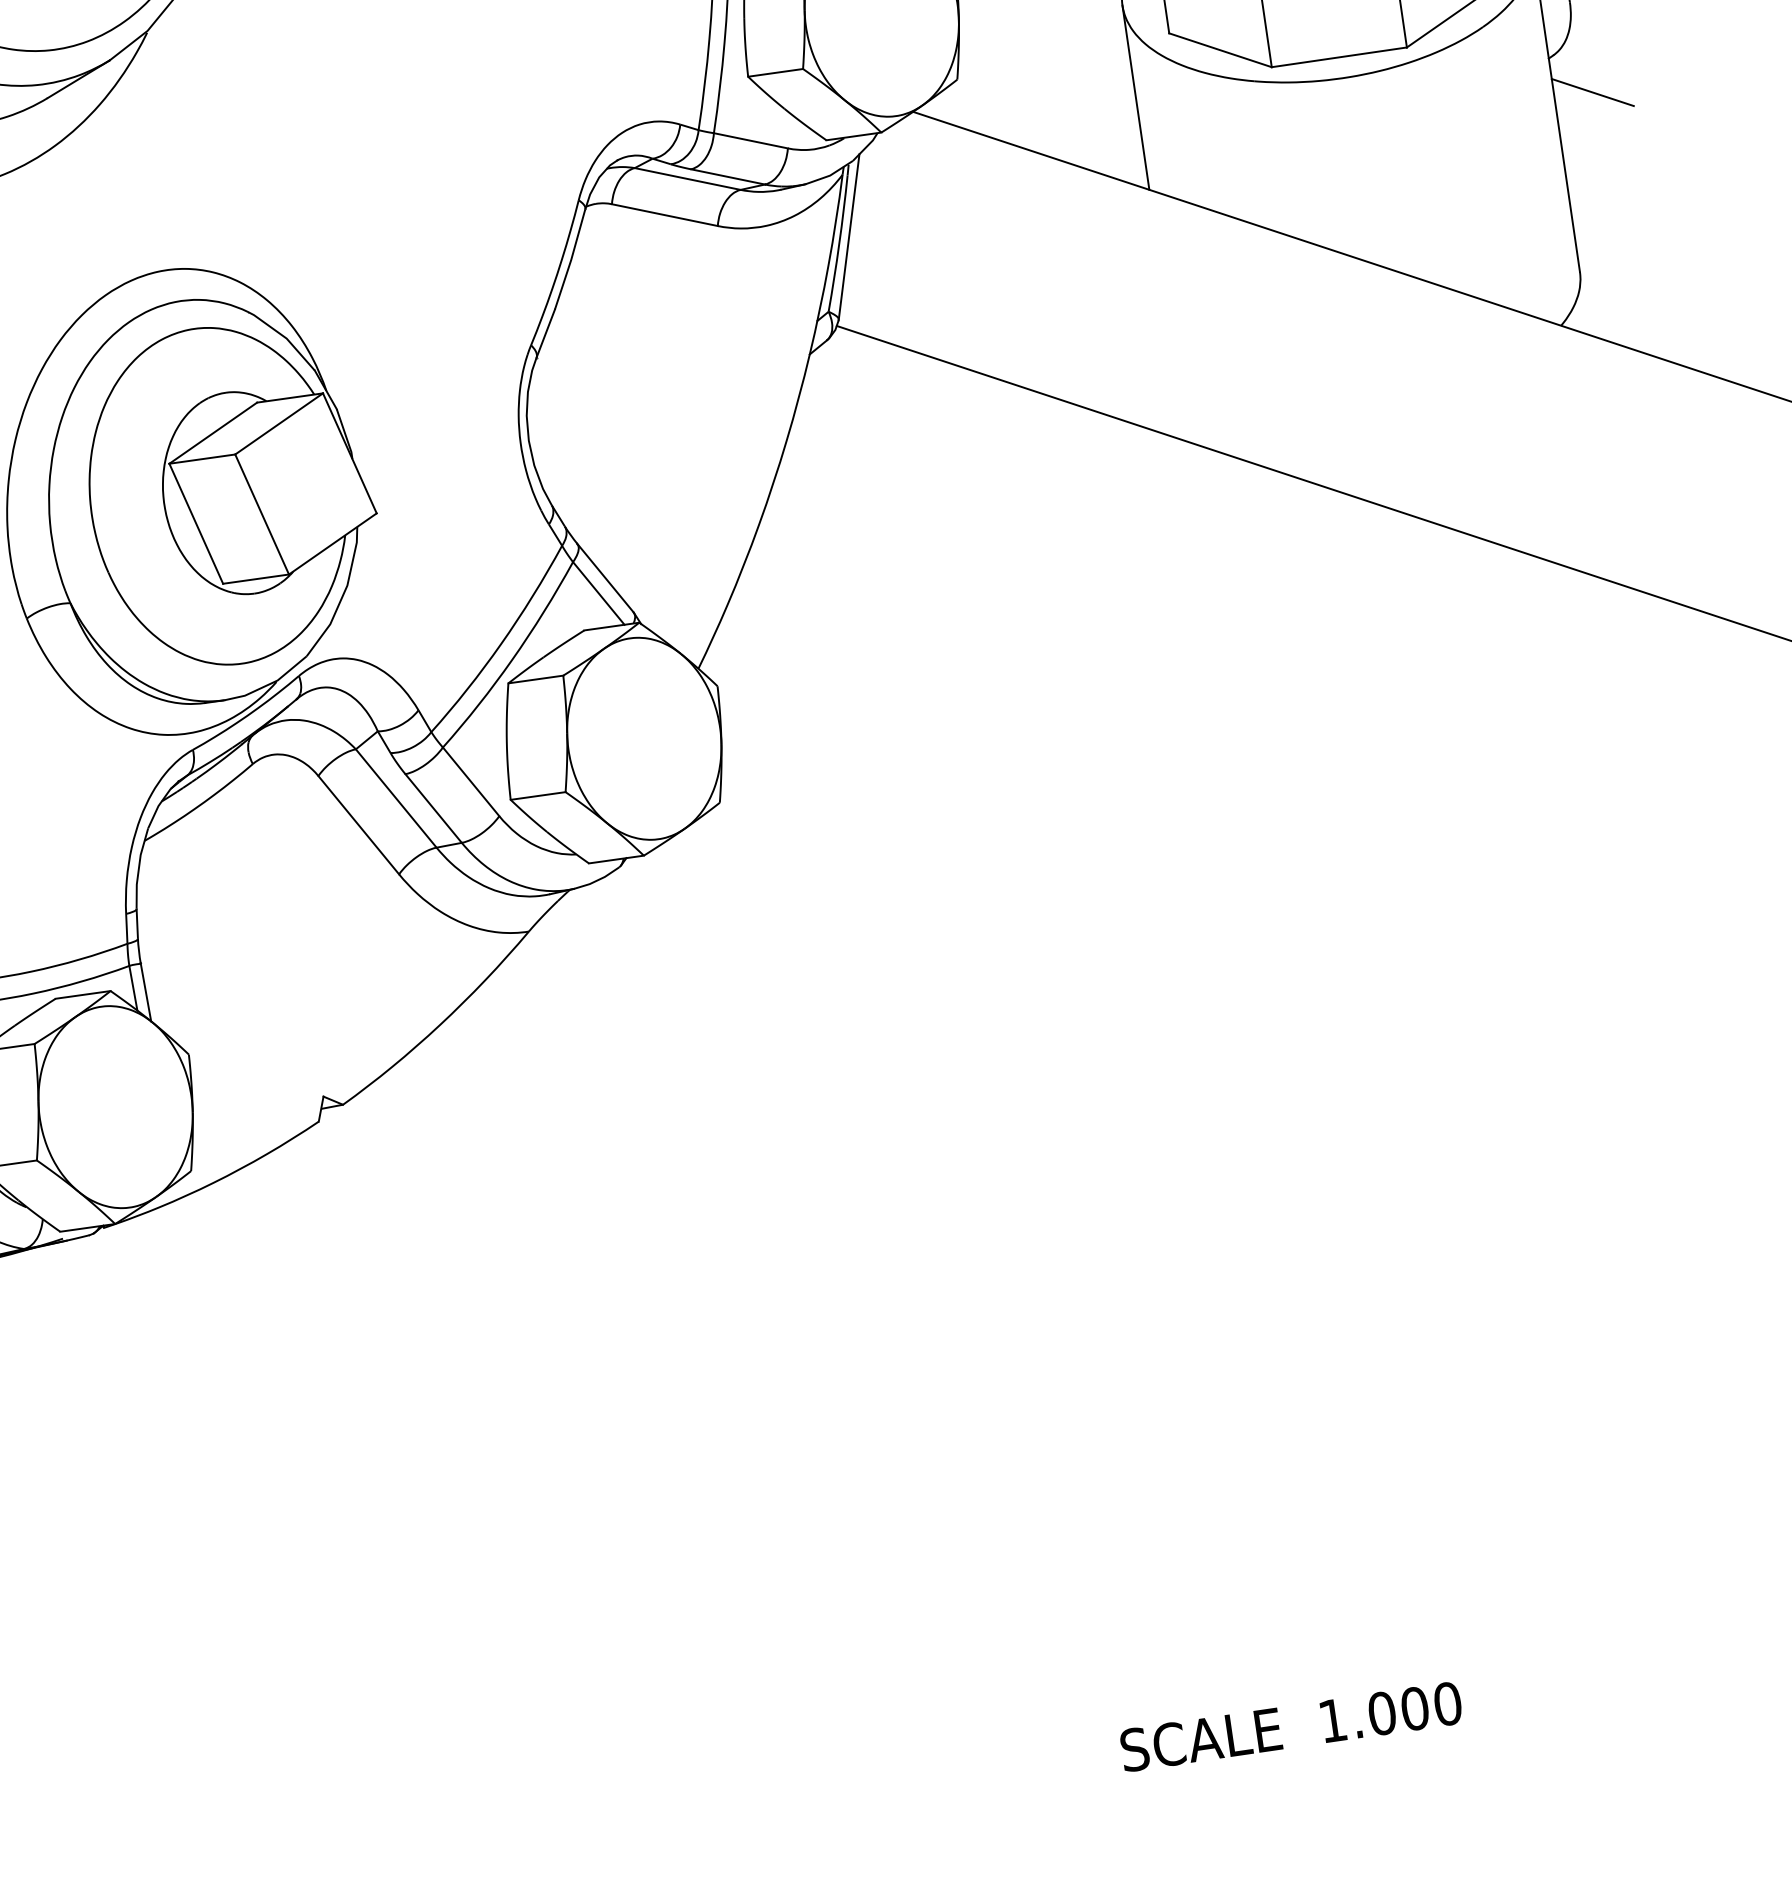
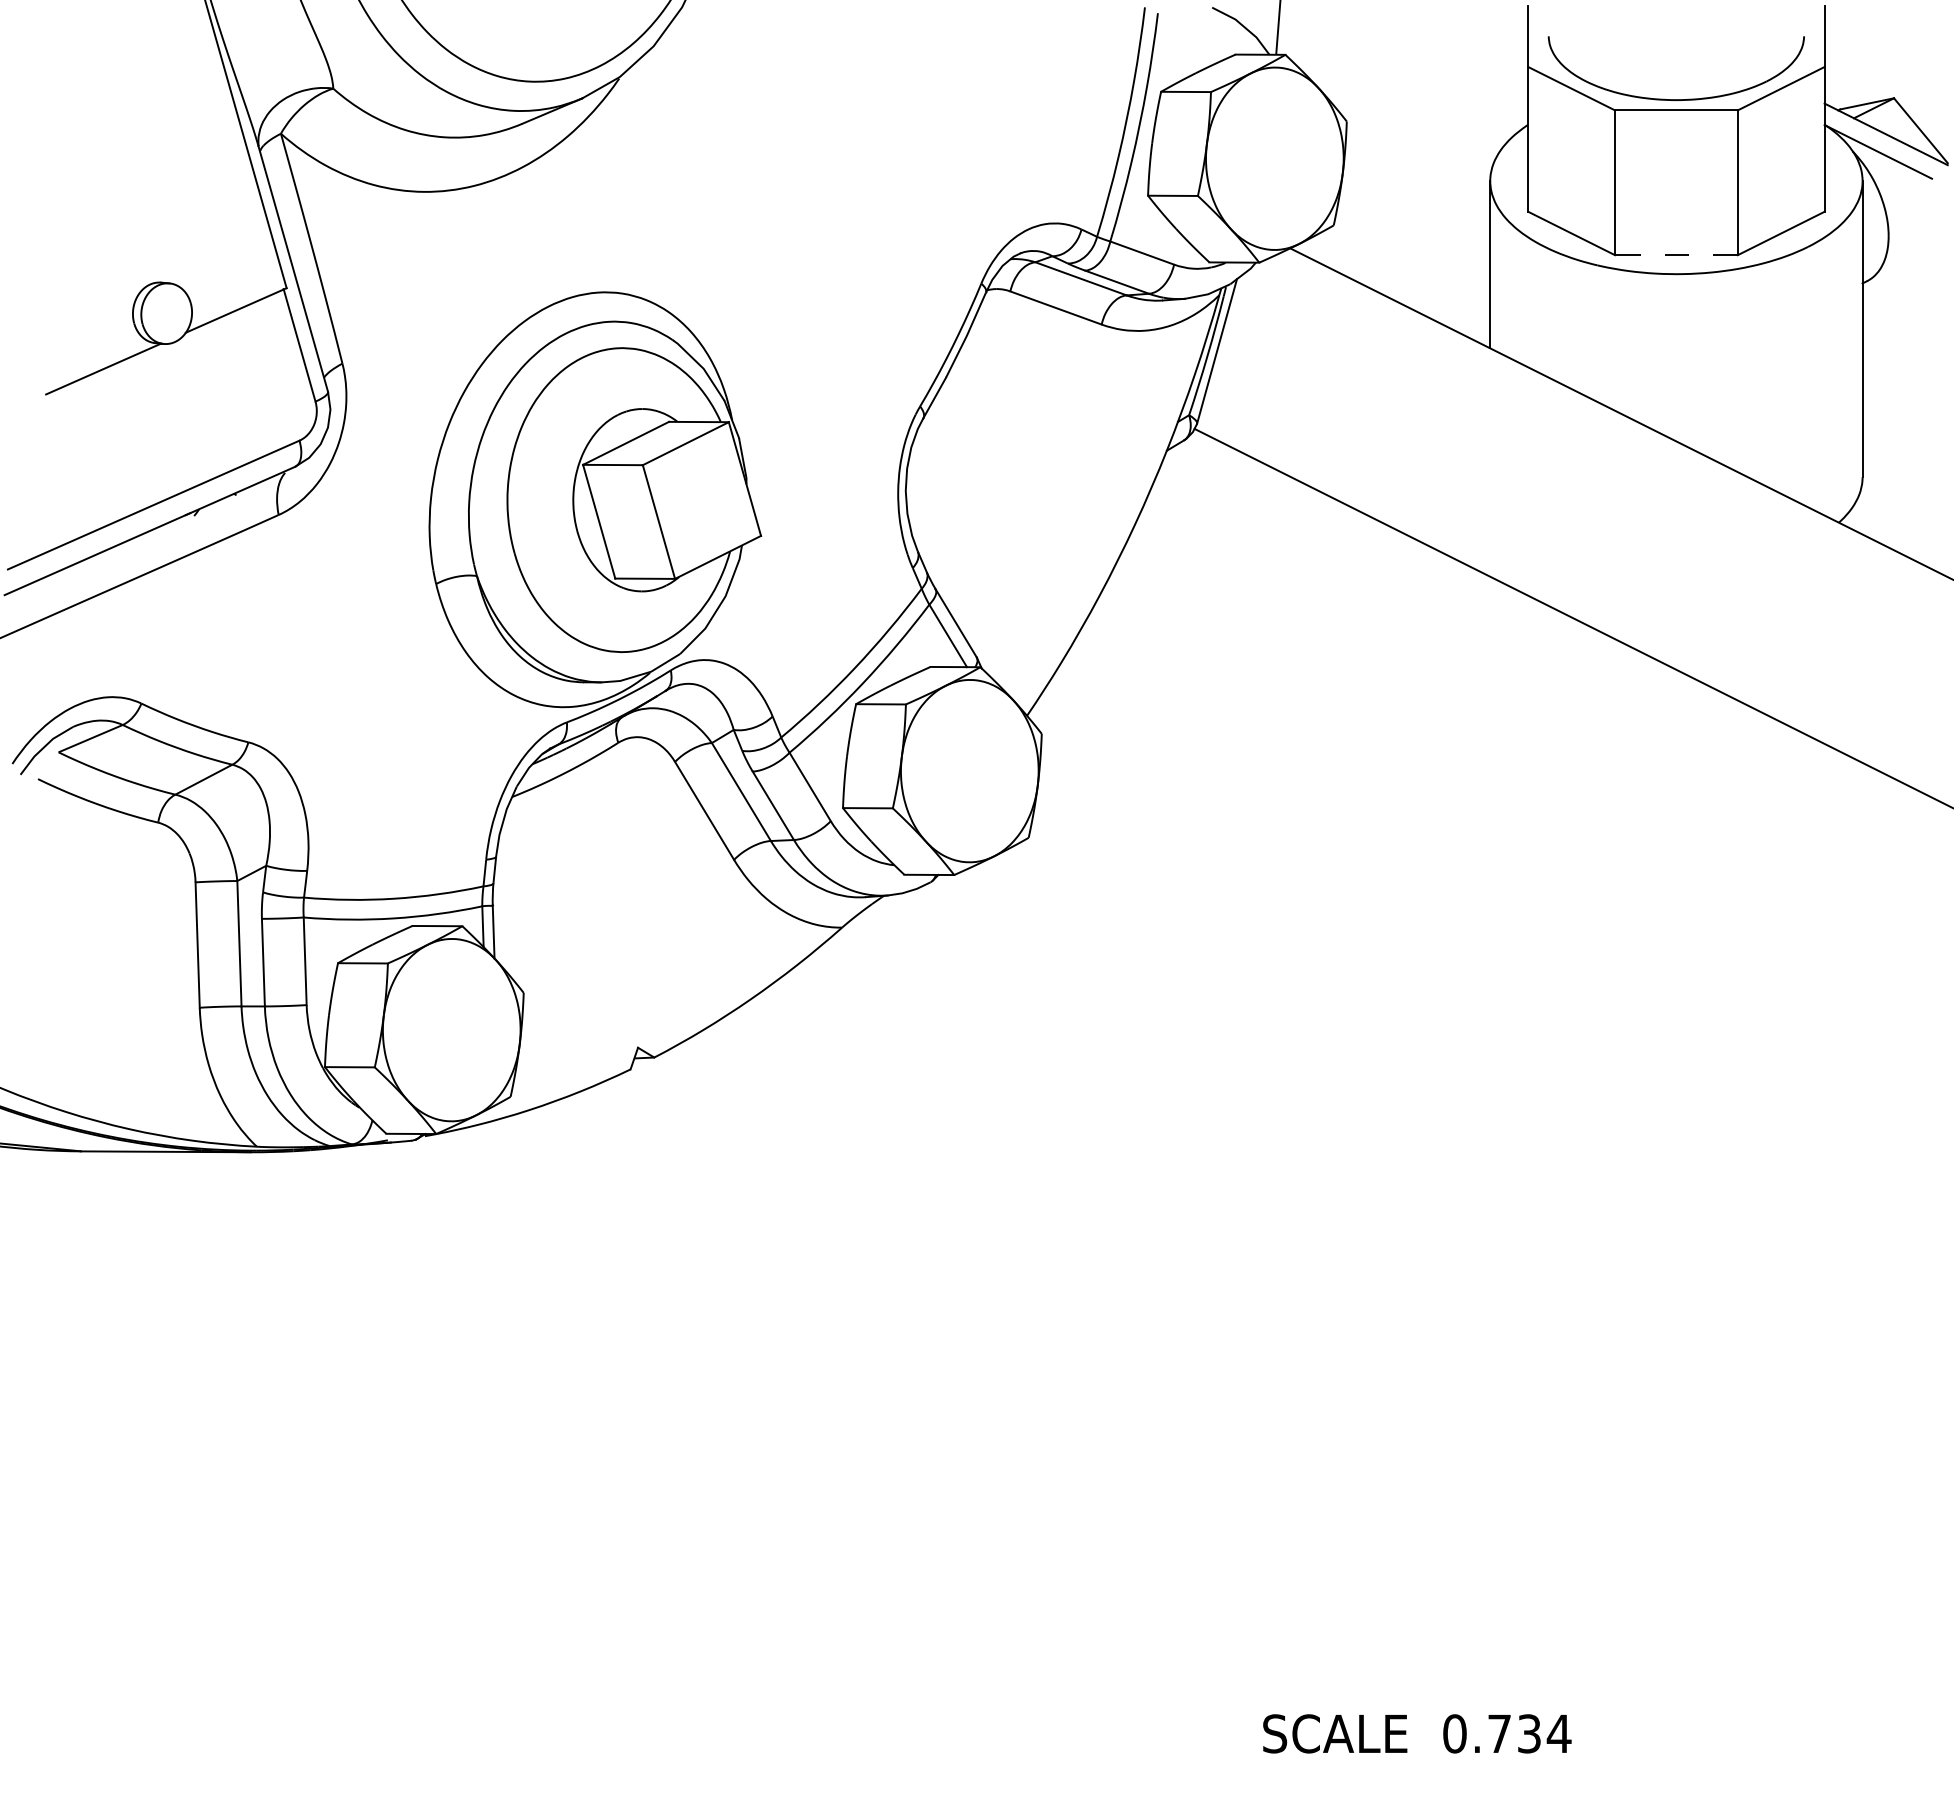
line: (1338, 57) -> (1675, 255), solid -> dashed
line: (1593, 92) -> (1897, 319), removed
text: (1390, 1711) -> (1507, 1733), 1.000 -> 0.734

